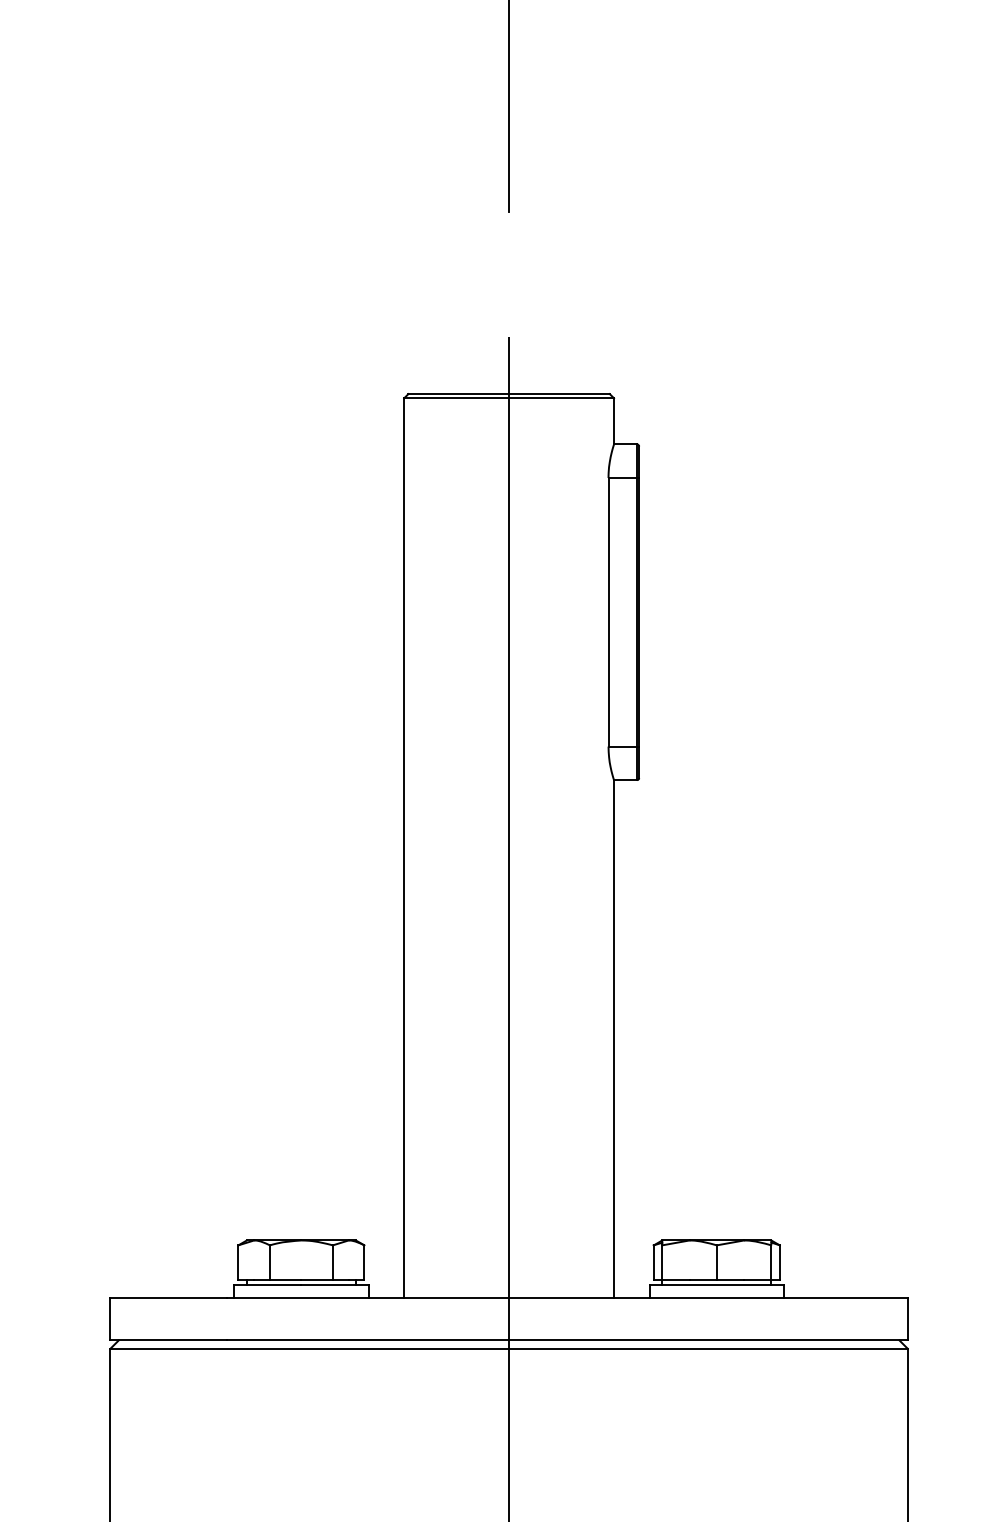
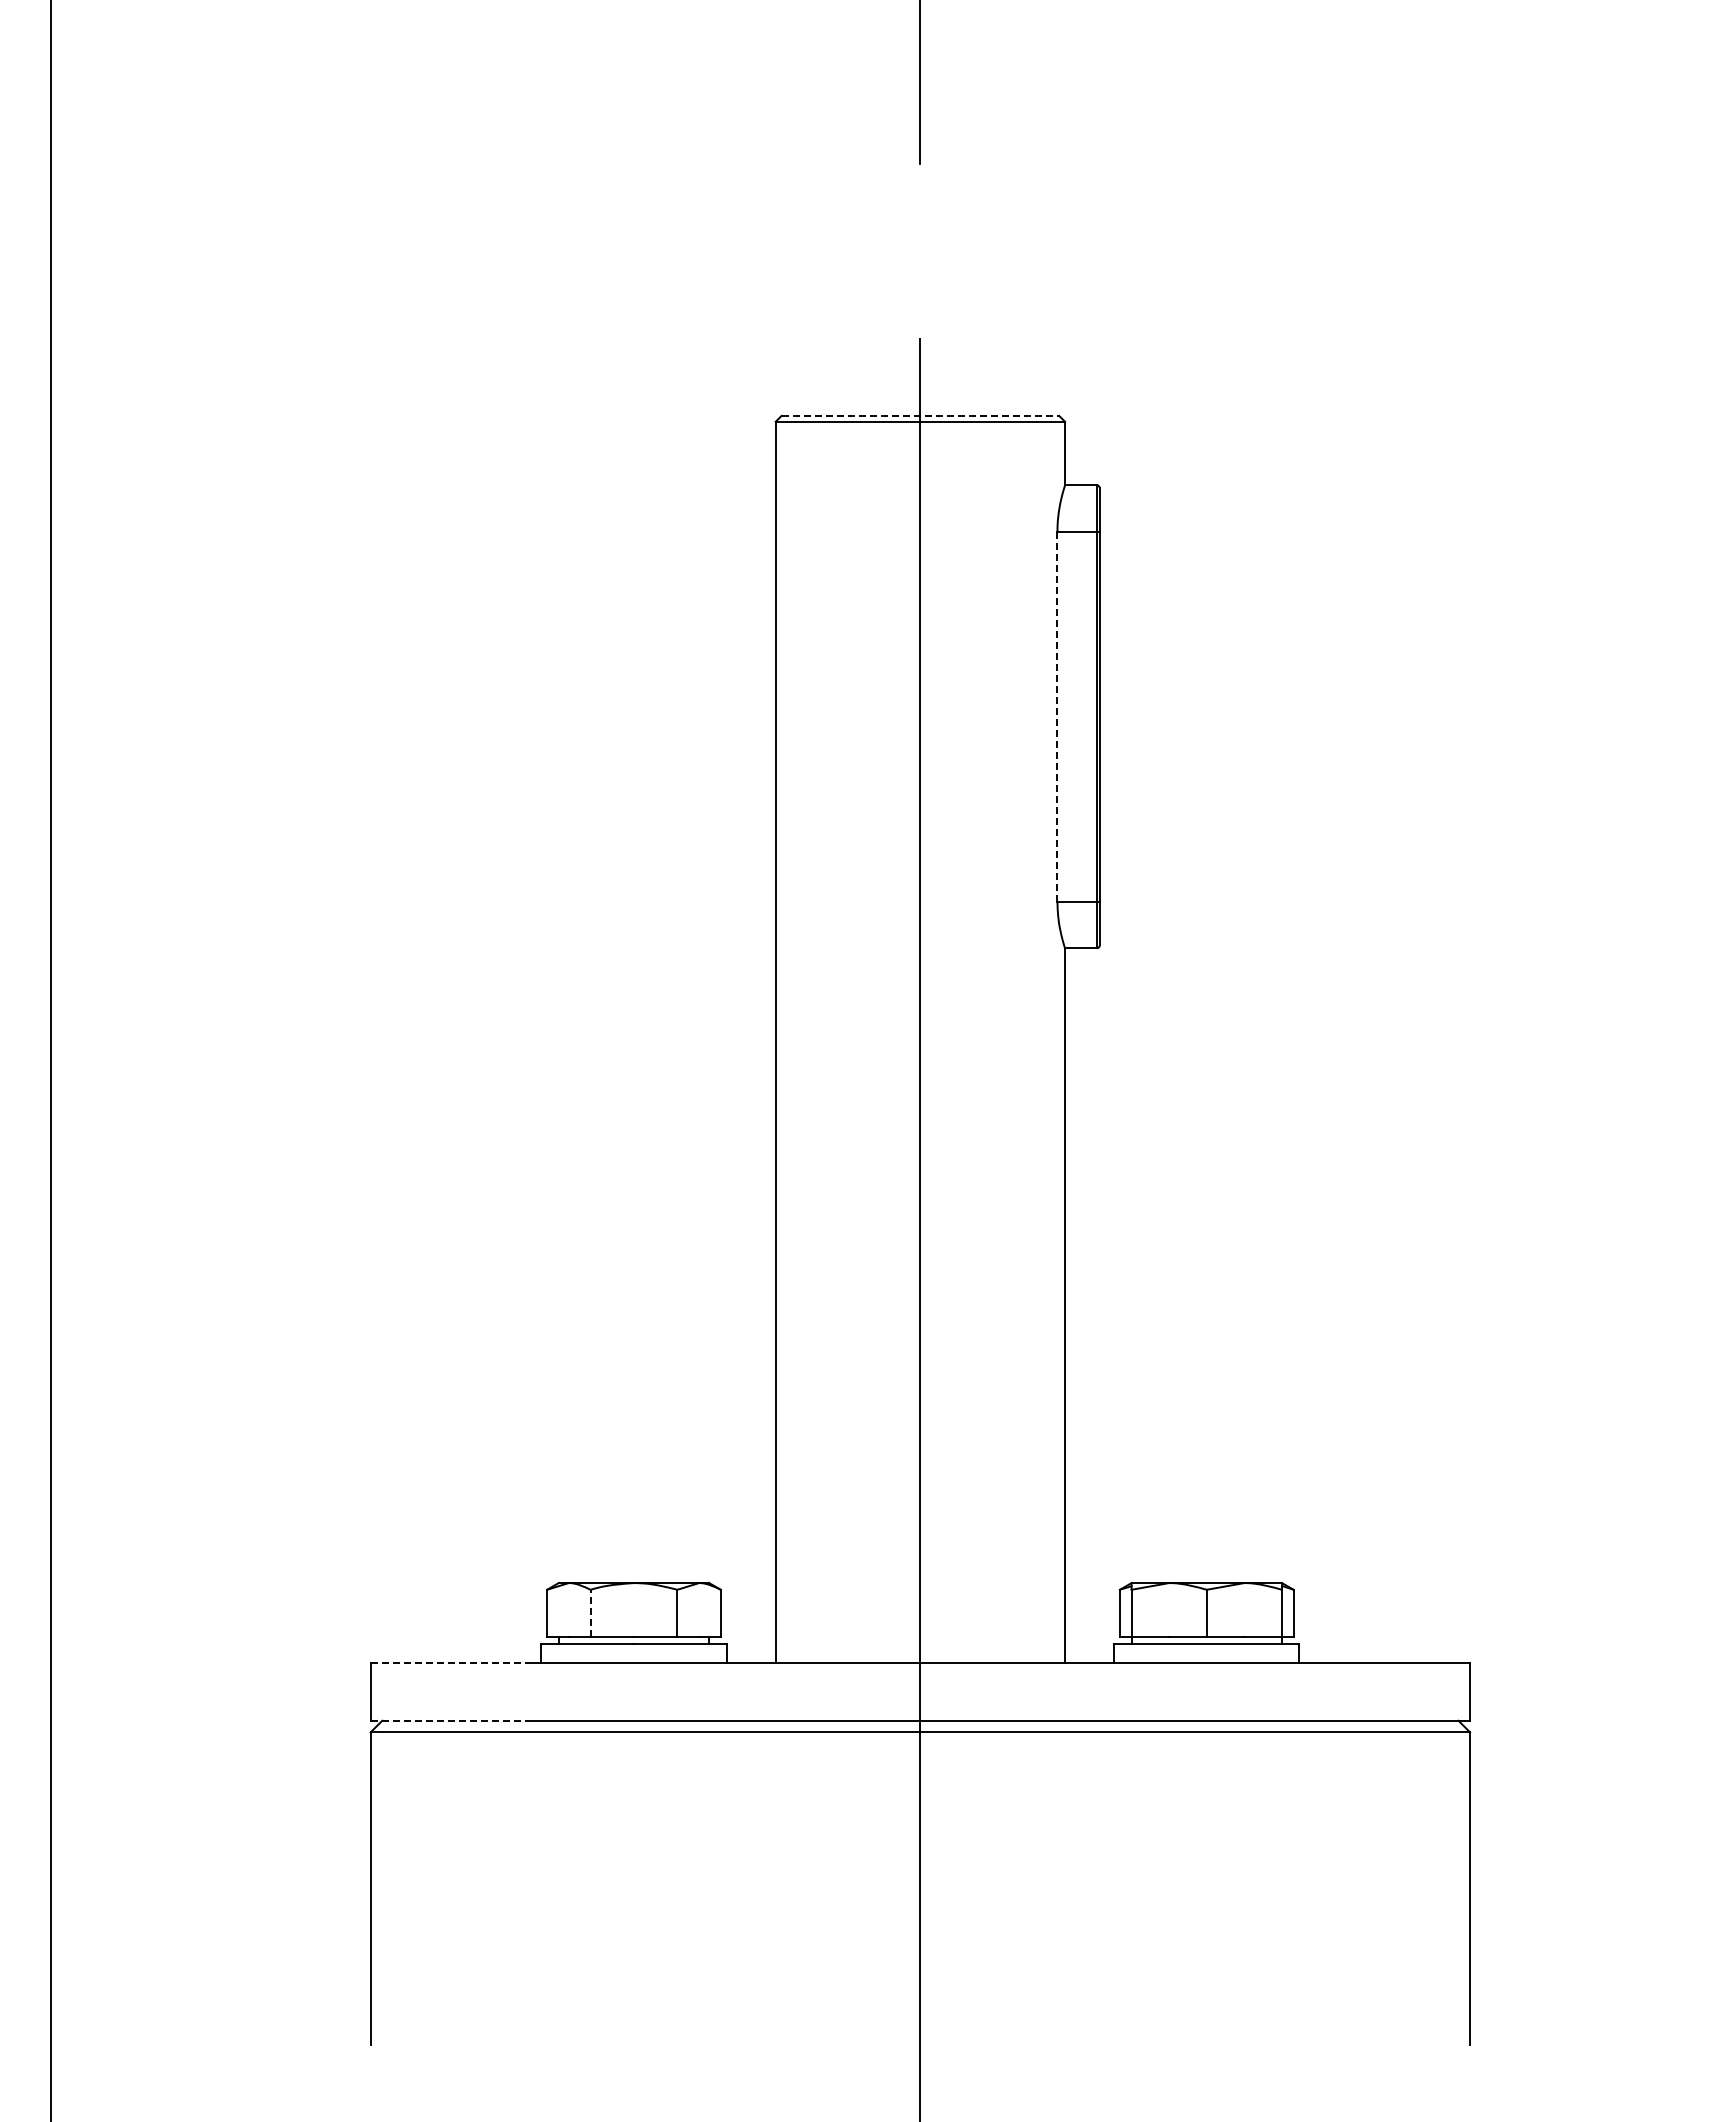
line: (509, 393) -> (920, 415), solid -> dashed
line: (608, 612) -> (1057, 717), solid -> dashed
line: (269, 1262) -> (590, 1613), solid -> dashed
line: (169, 1298) -> (451, 1662), solid -> dashed
line: (169, 1340) -> (451, 1720), solid -> dashed

